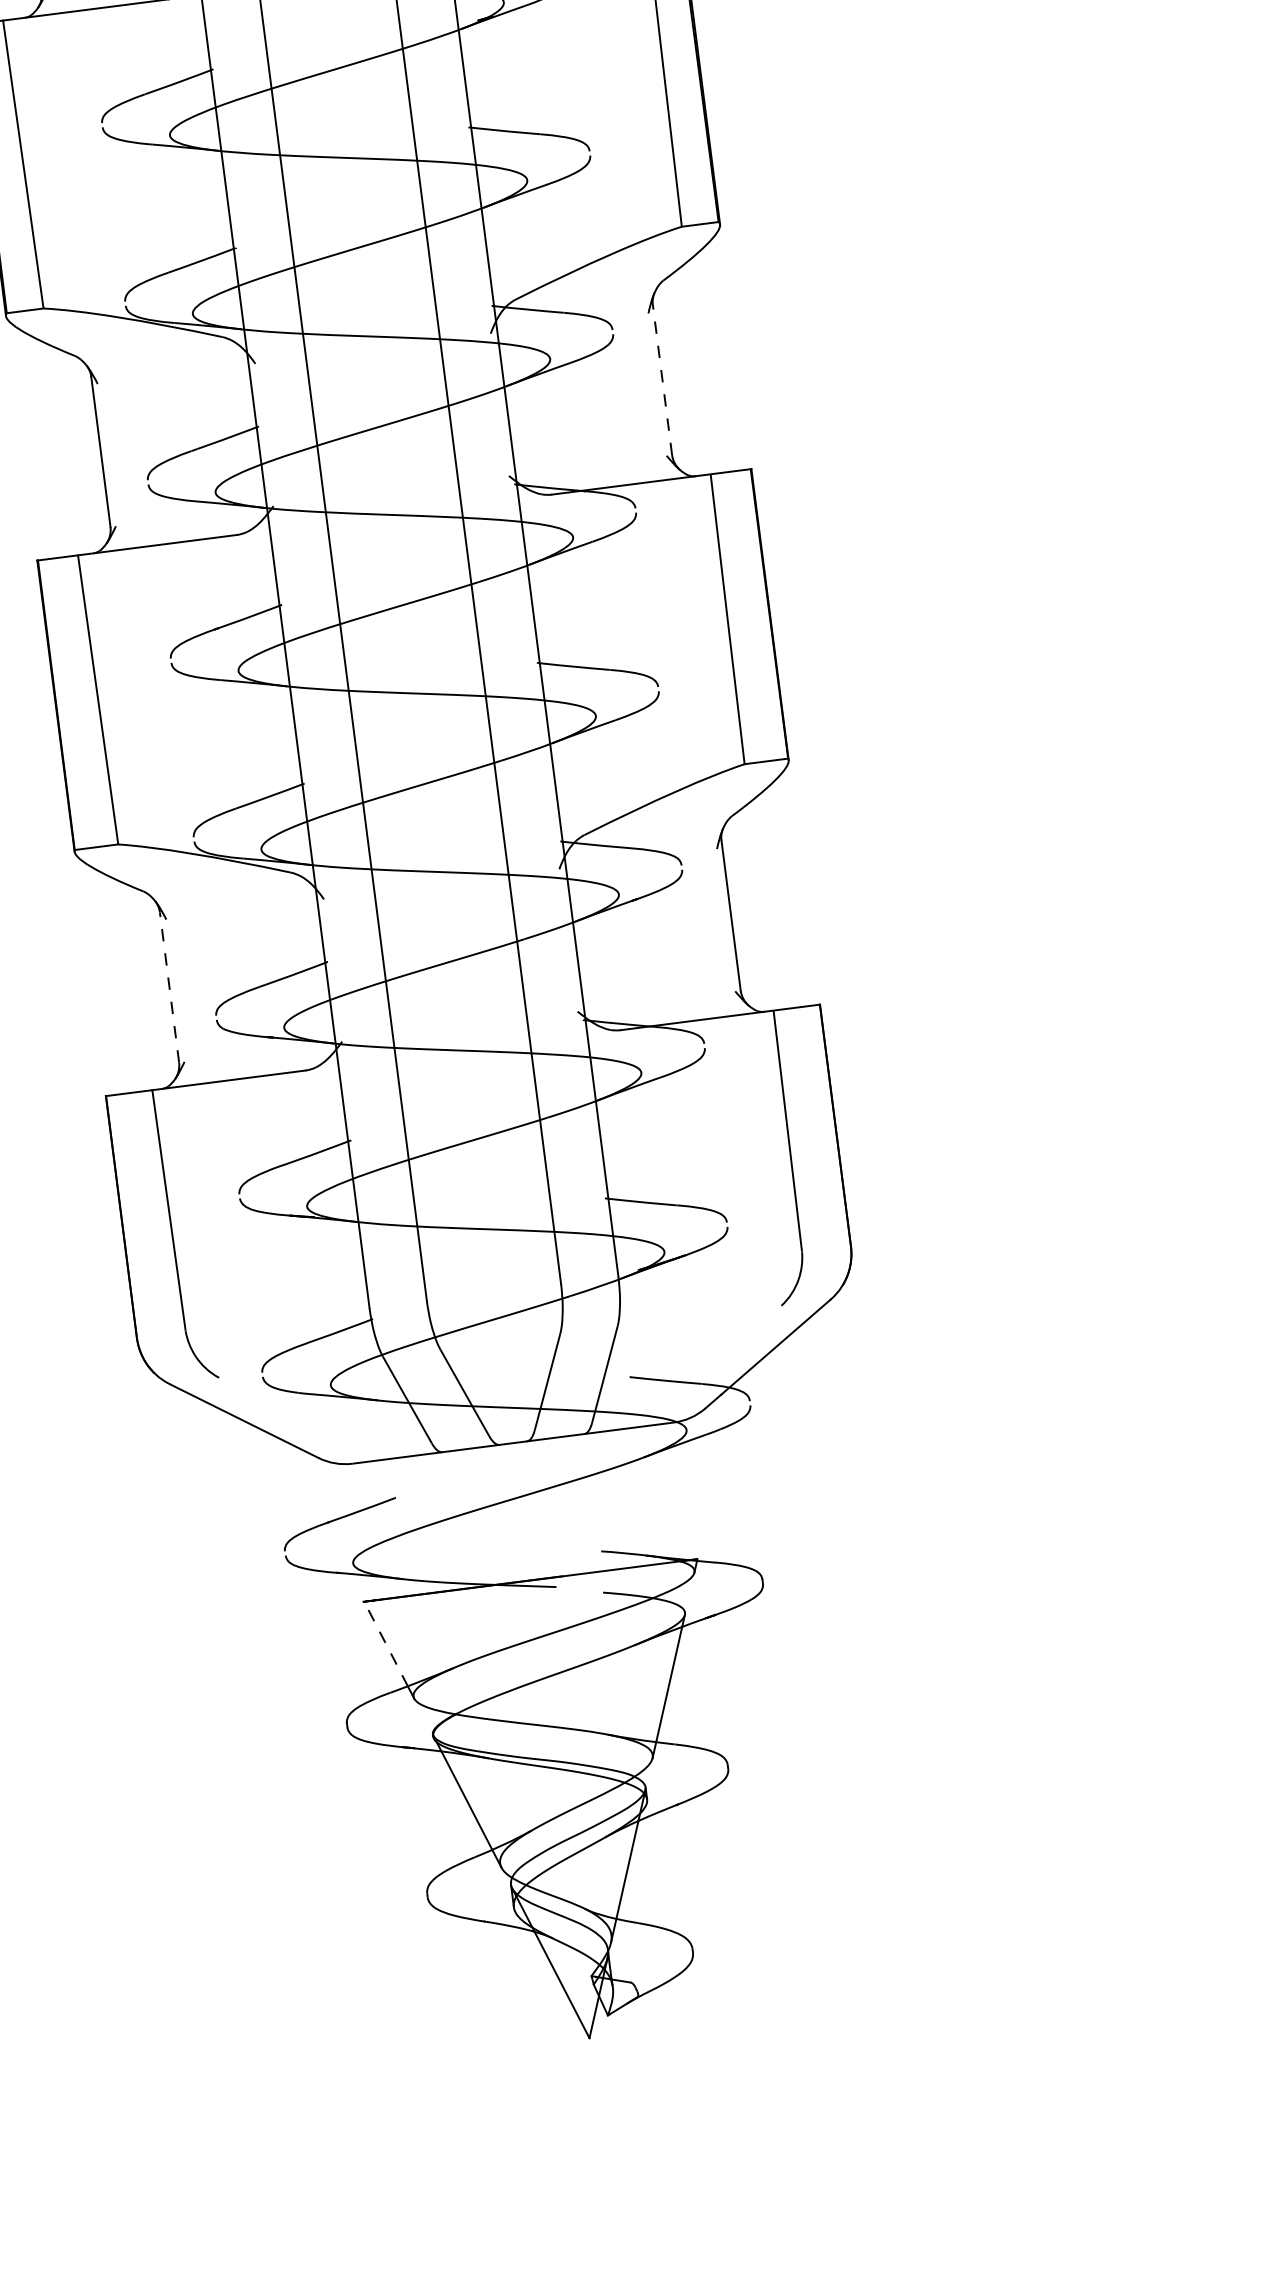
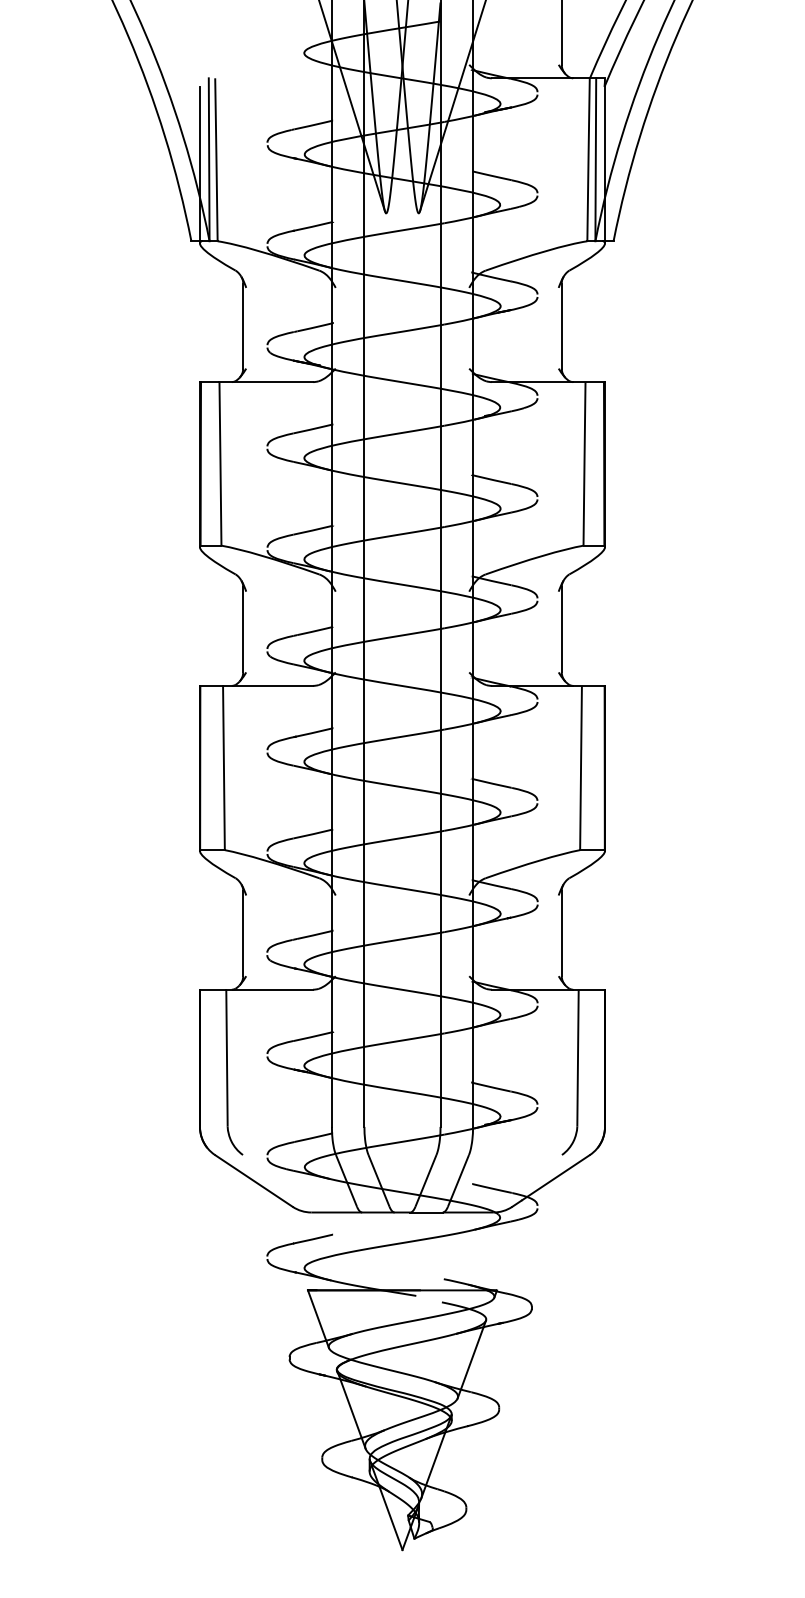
line: (661, 379) -> (561, 629), dashed -> solid
line: (169, 987) -> (243, 933), dashed -> solid
line: (386, 1643) -> (317, 1315), dashed -> solid

